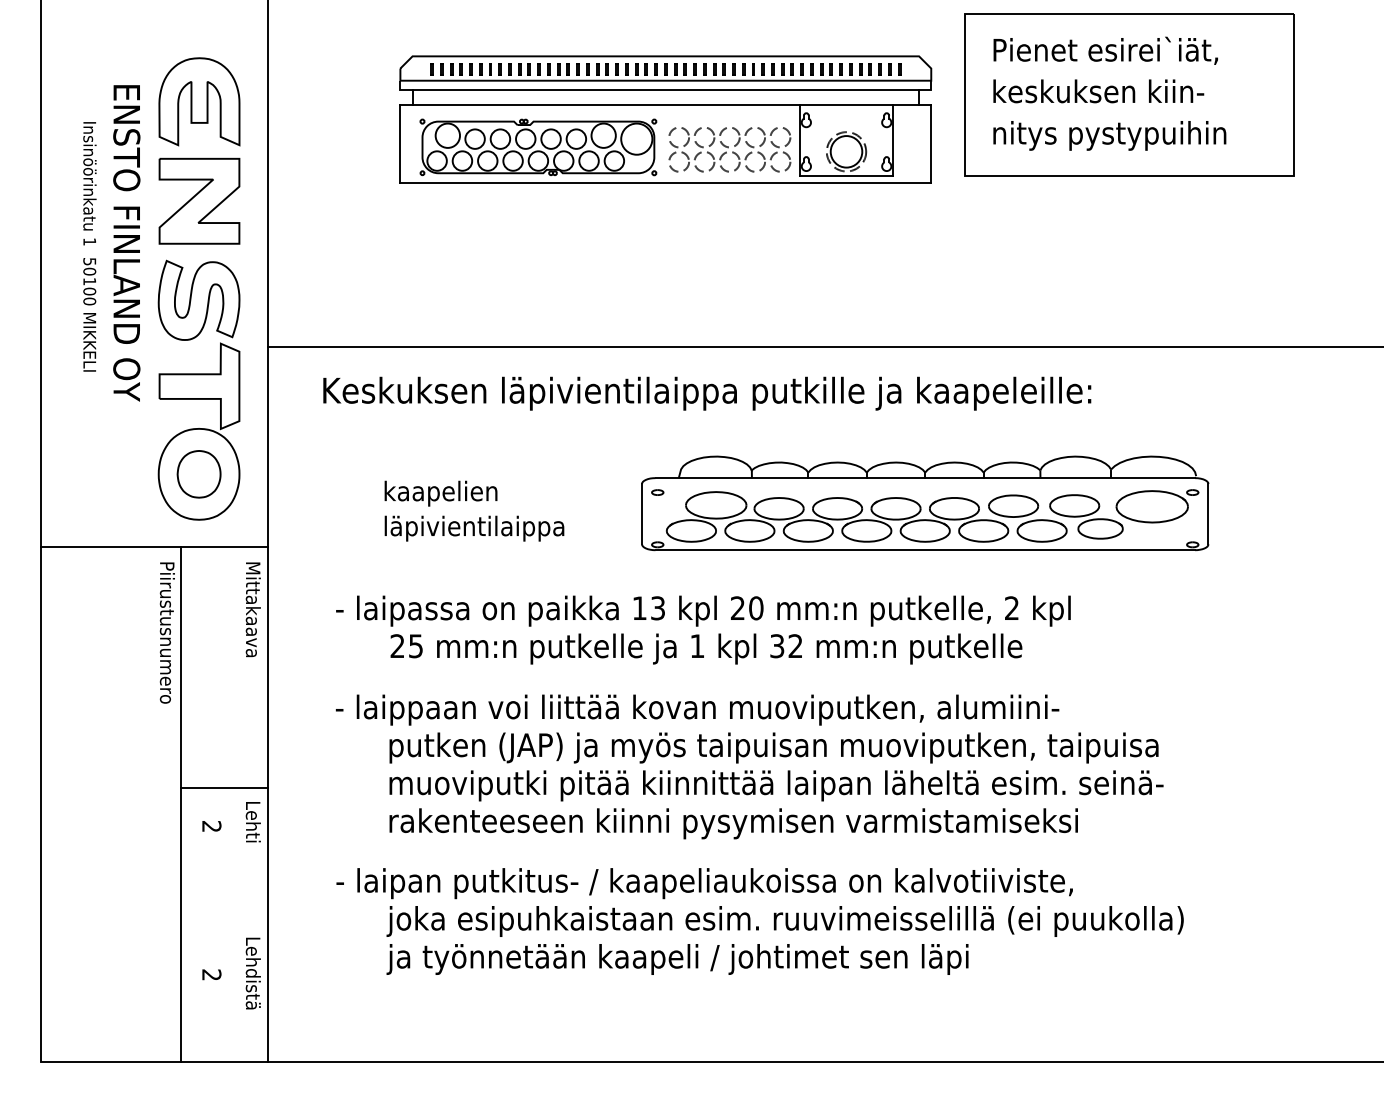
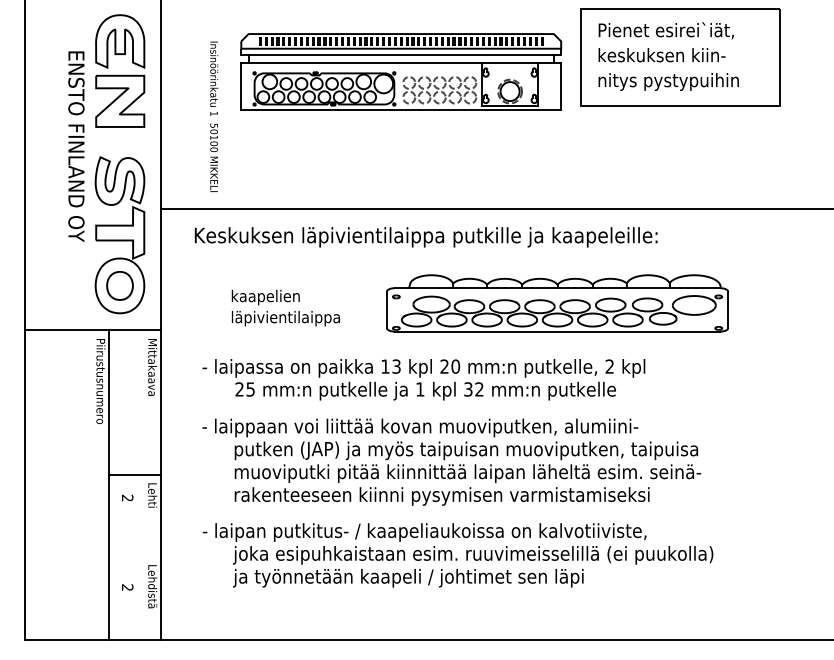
part: (199, 150) -> (120, 70), moved
text: (90, 246) -> (214, 116), moved

